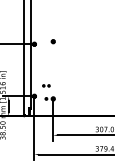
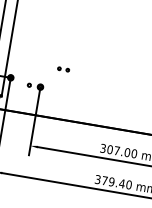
part: (46, 85) -> (63, 68), moved

